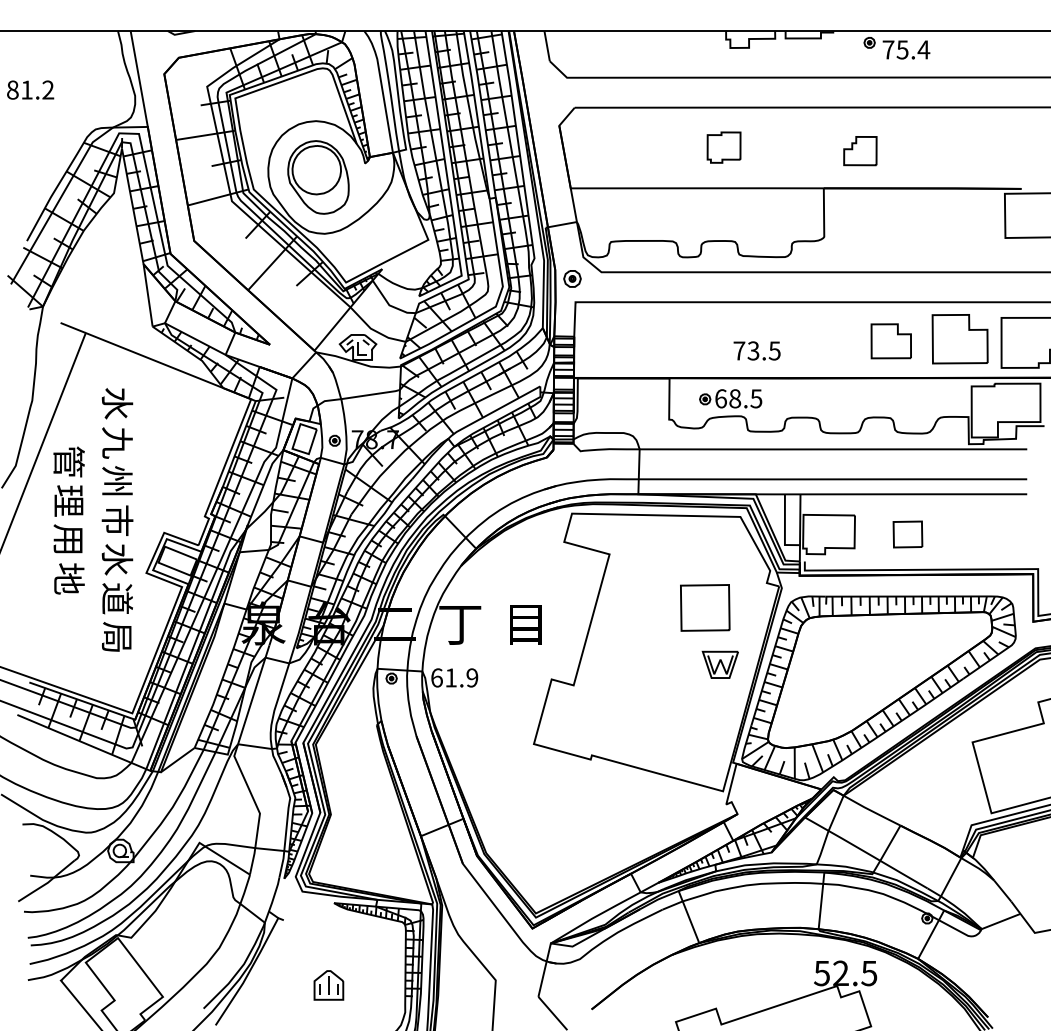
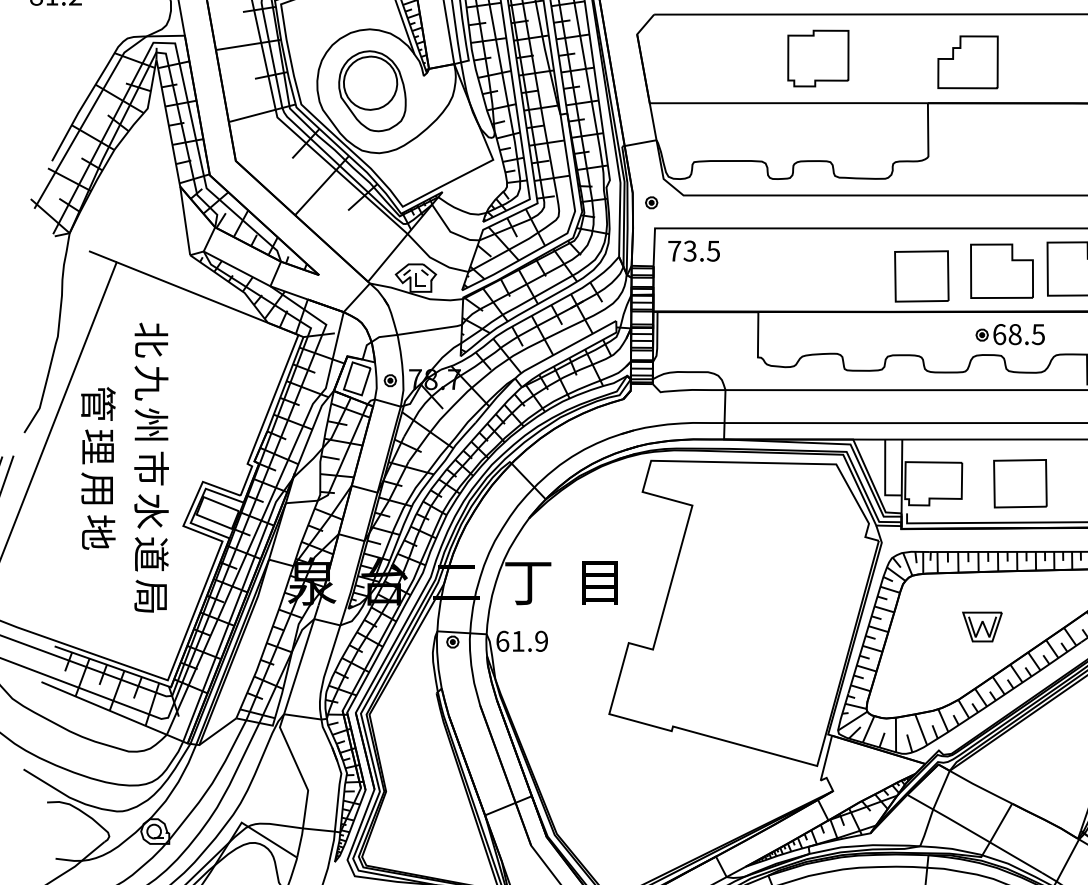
part: (723, 147) -> (817, 58), size x1.67
part: (860, 150) -> (968, 61), size x1.67
part: (572, 278) -> (651, 202), size x0.62
part: (891, 341) -> (1002, 271), size x1.43
text: (756, 350) -> (693, 250), moved
part: (730, 398) -> (1010, 334), moved
text: (117, 403) -> (151, 339), 水 -> 北
part: (907, 534) -> (1019, 483), size x1.67
part: (705, 607) -> (922, 275), moved
part: (719, 664) -> (981, 626), moved

